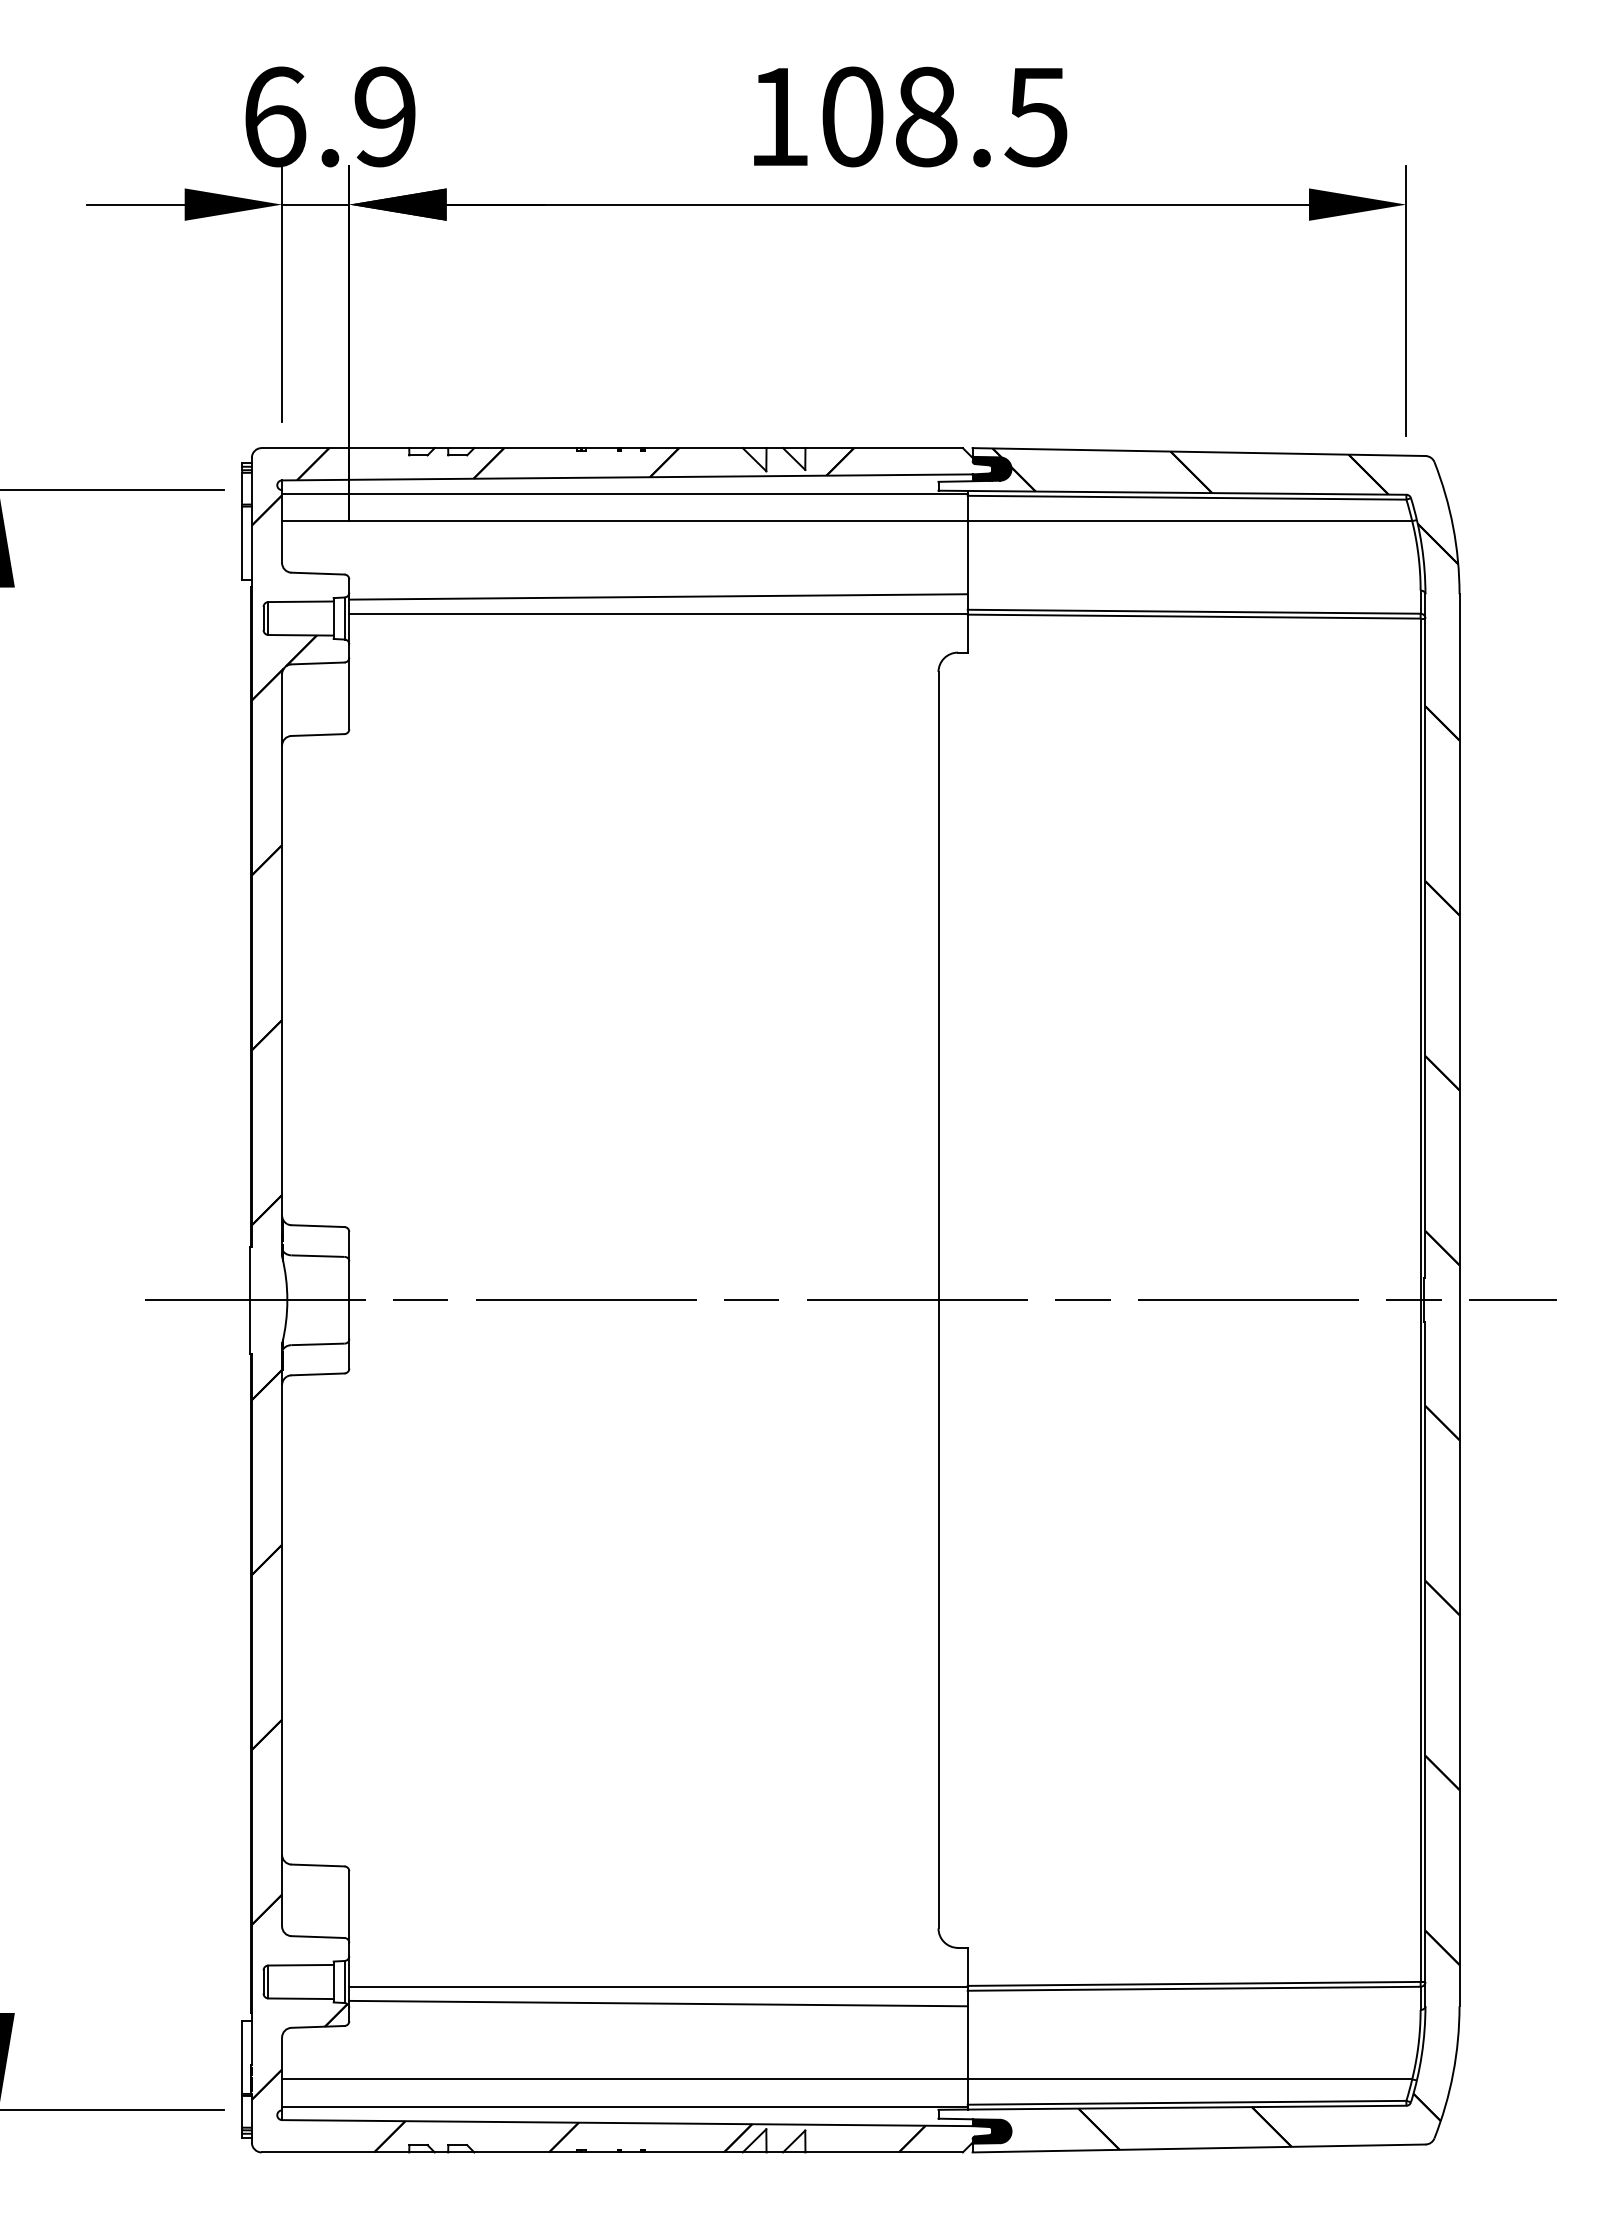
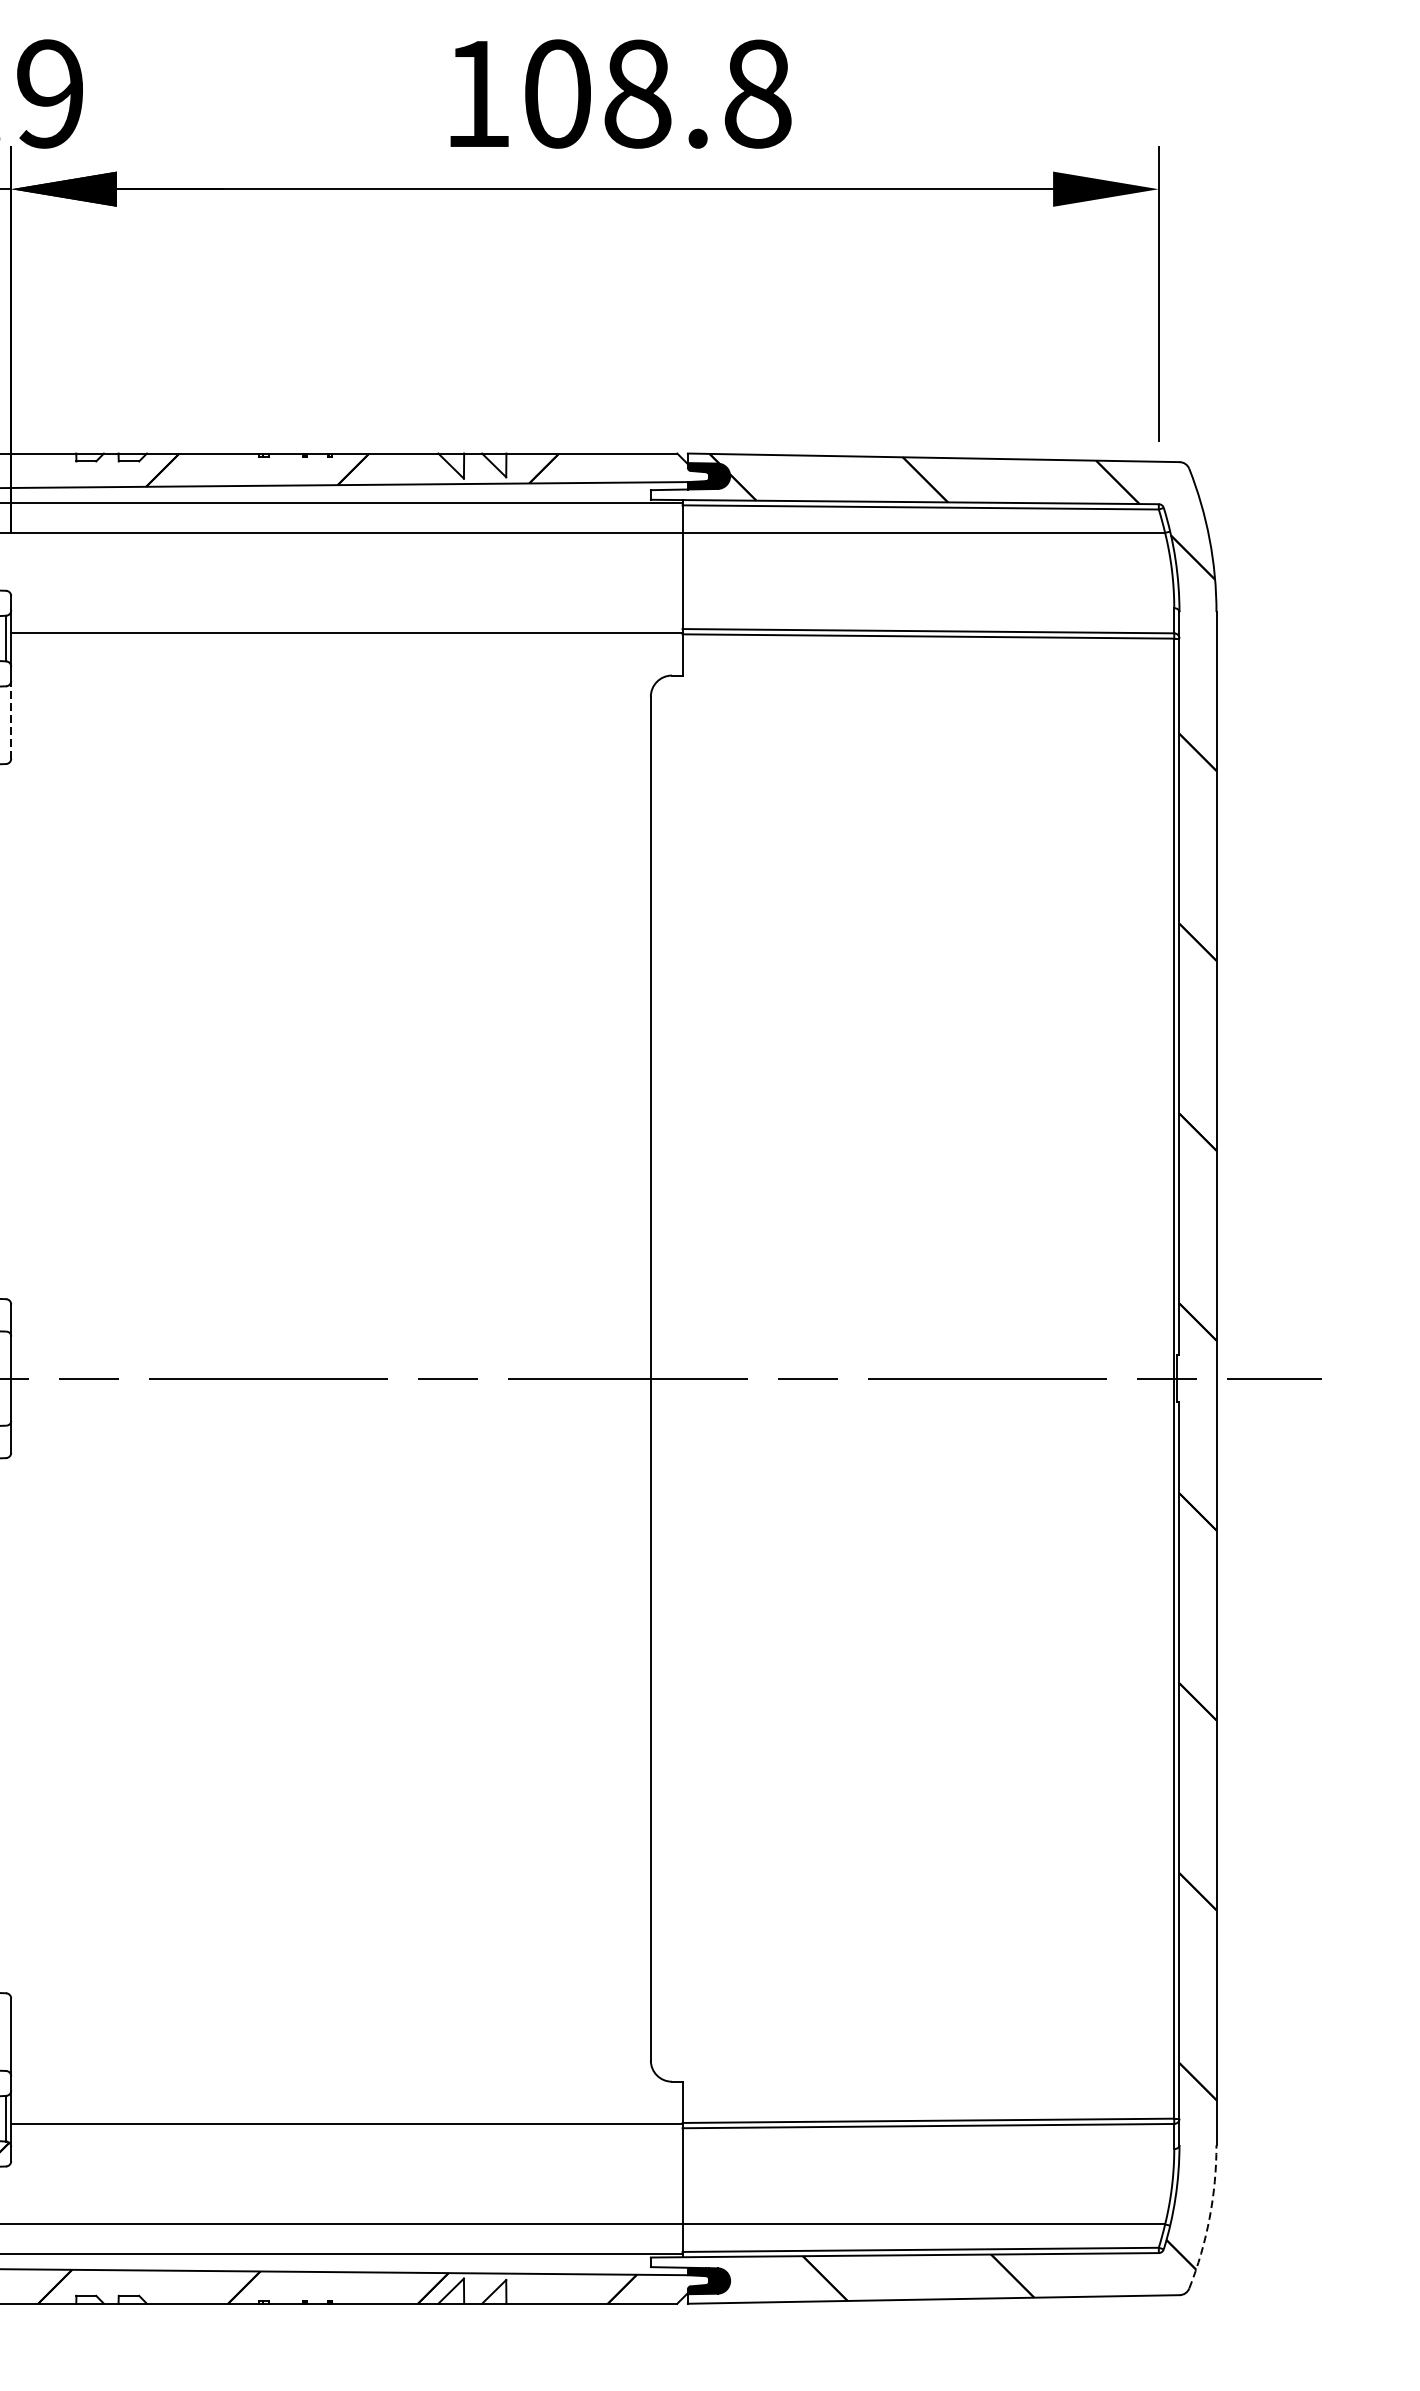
text: (1036, 116) -> (757, 93), 108.5 -> 108.8
line: (658, 596) -> (346, 614), removed
line: (349, 693) -> (11, 719), solid -> dashed
line: (658, 2003) -> (346, 2142), removed
arc: (1453, 2073) -> (1209, 2218), solid -> dashed

